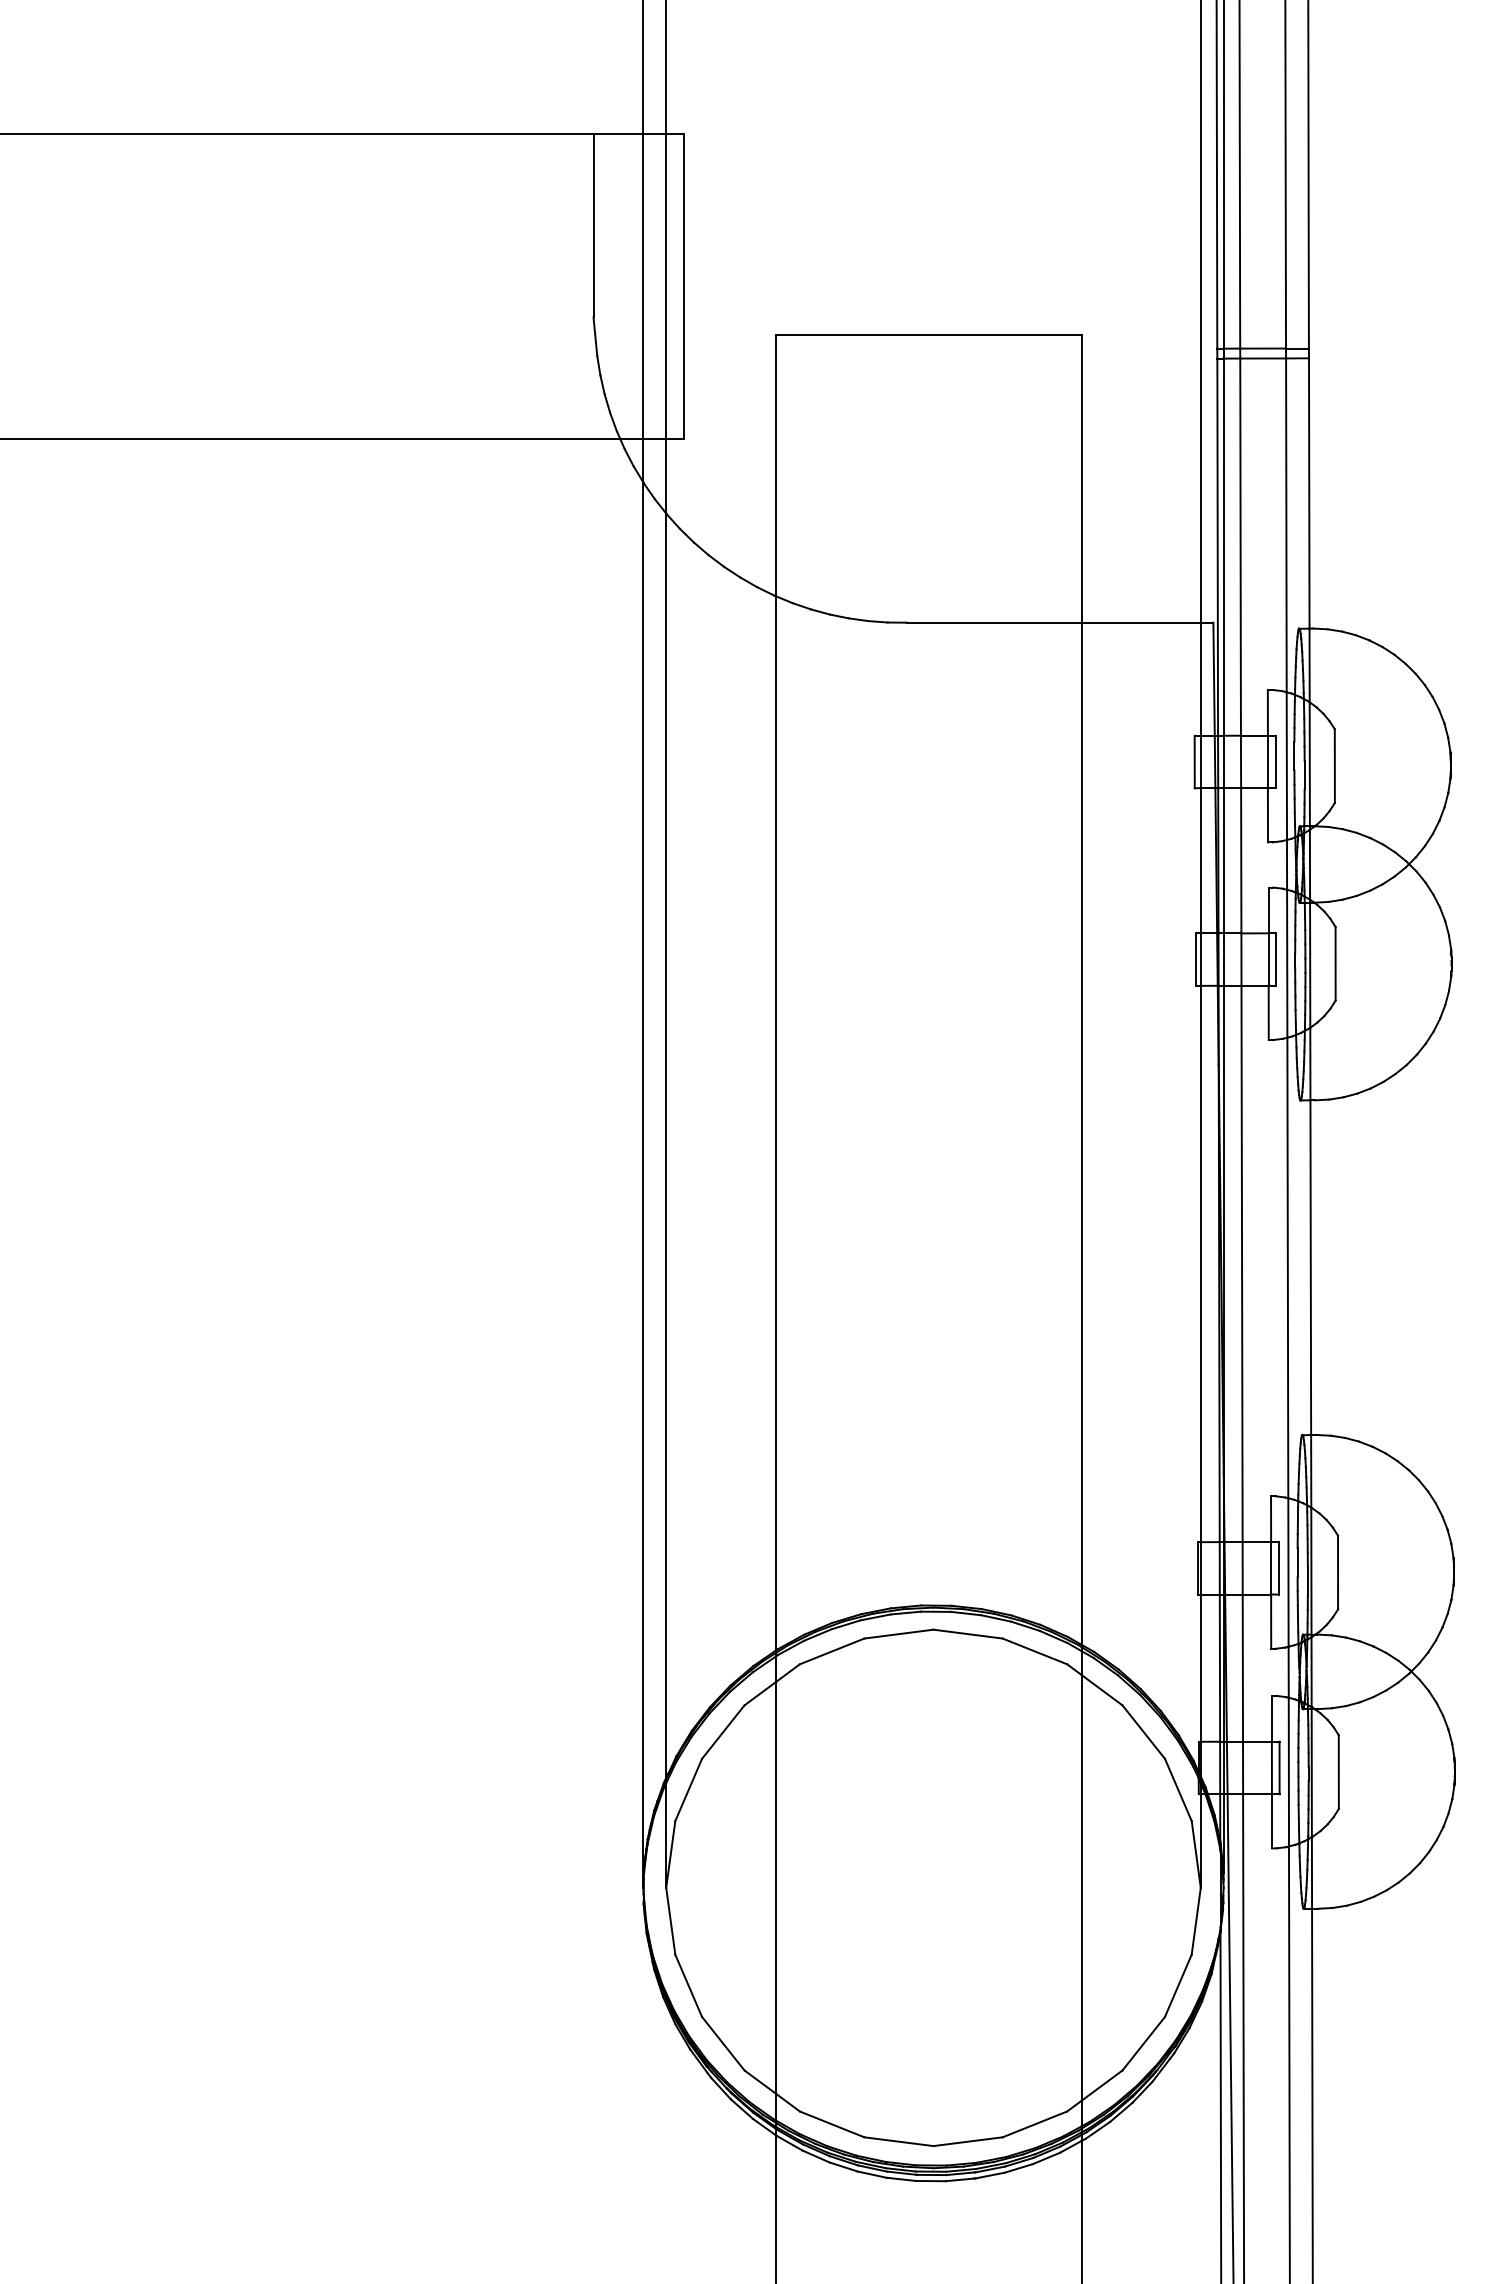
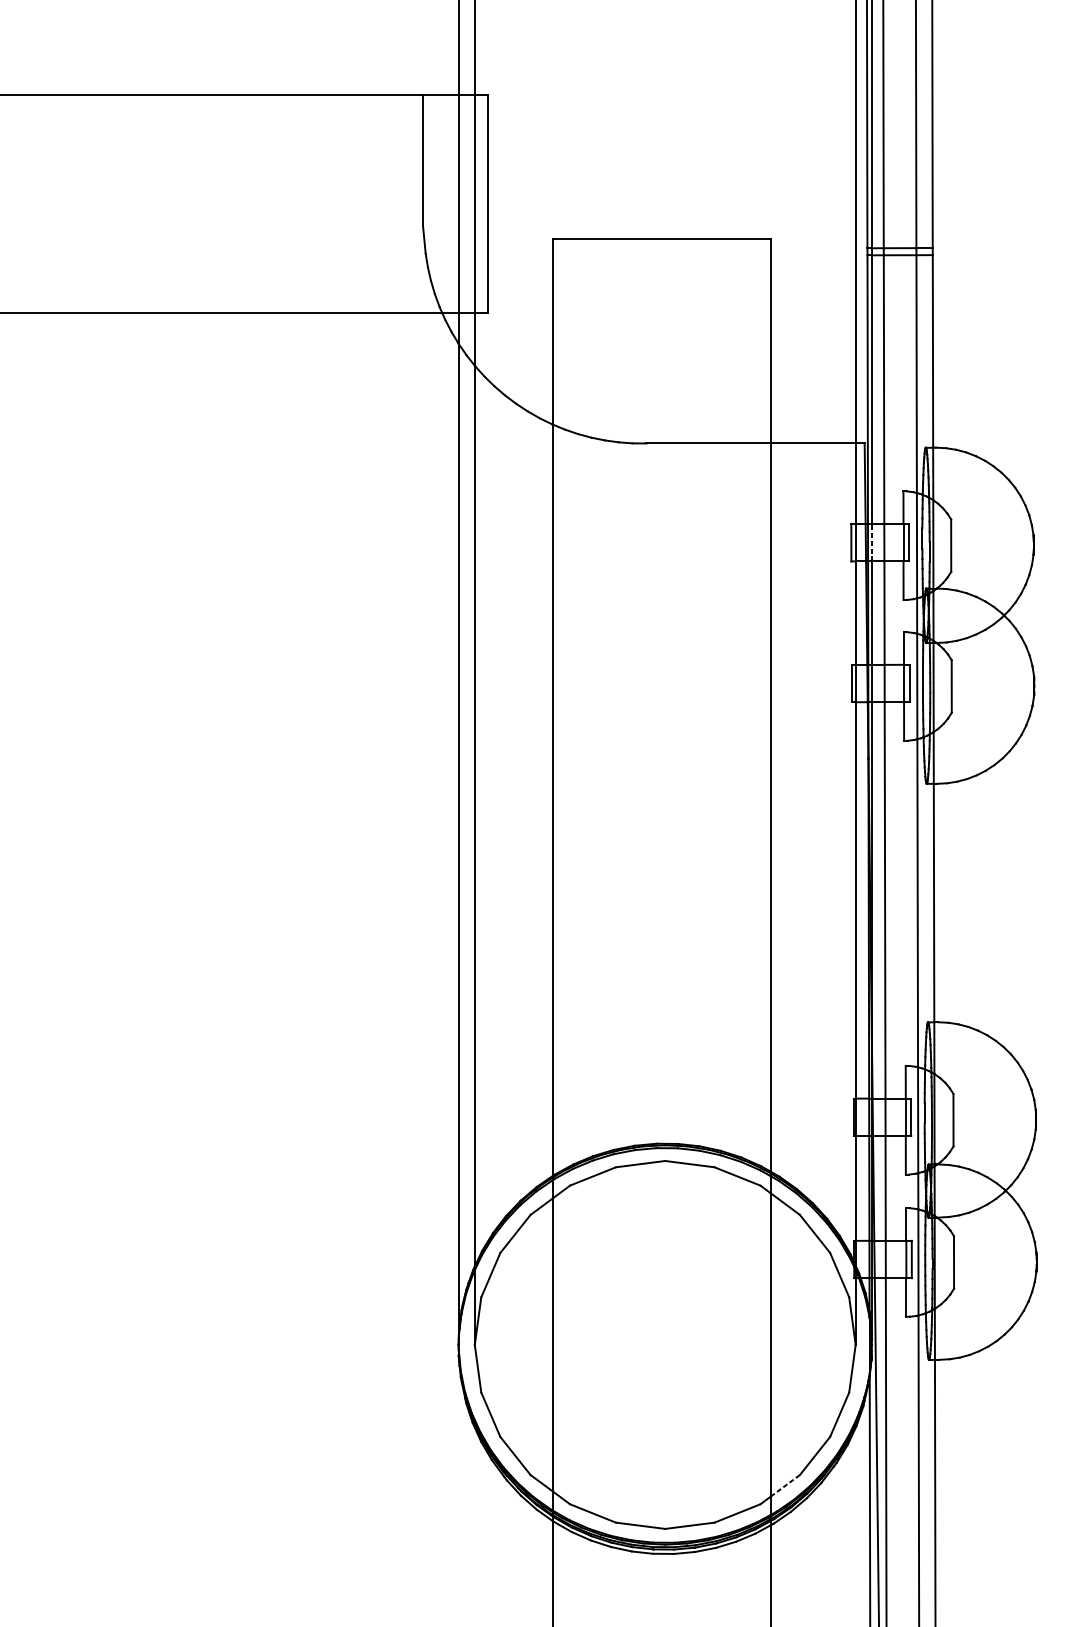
line: (1223, 761) -> (871, 542), solid -> dashed
line: (1102, 2085) -> (785, 1485), solid -> dashed

